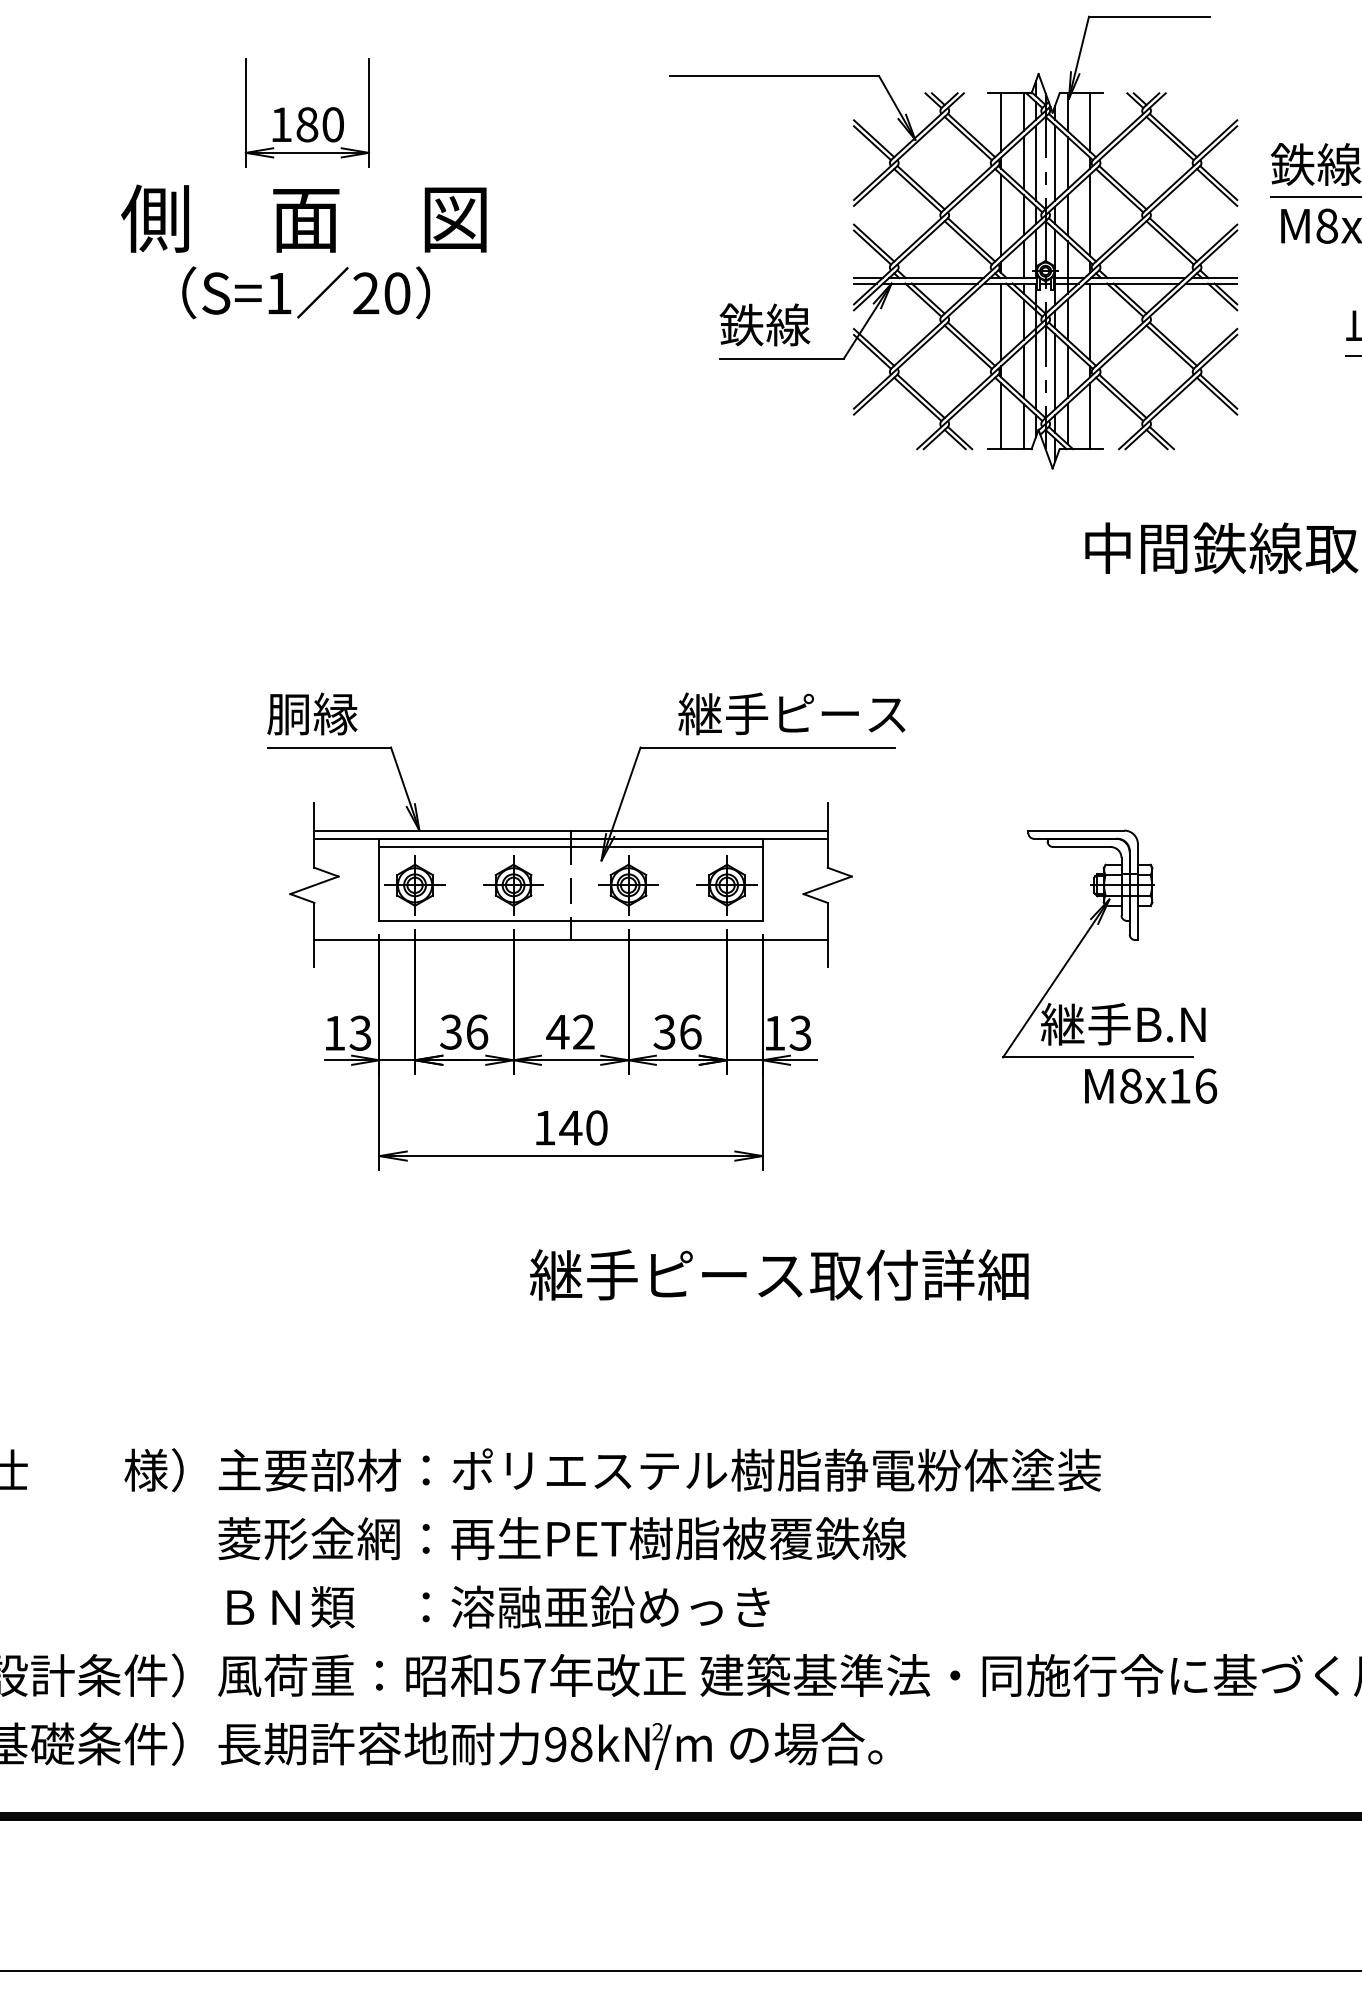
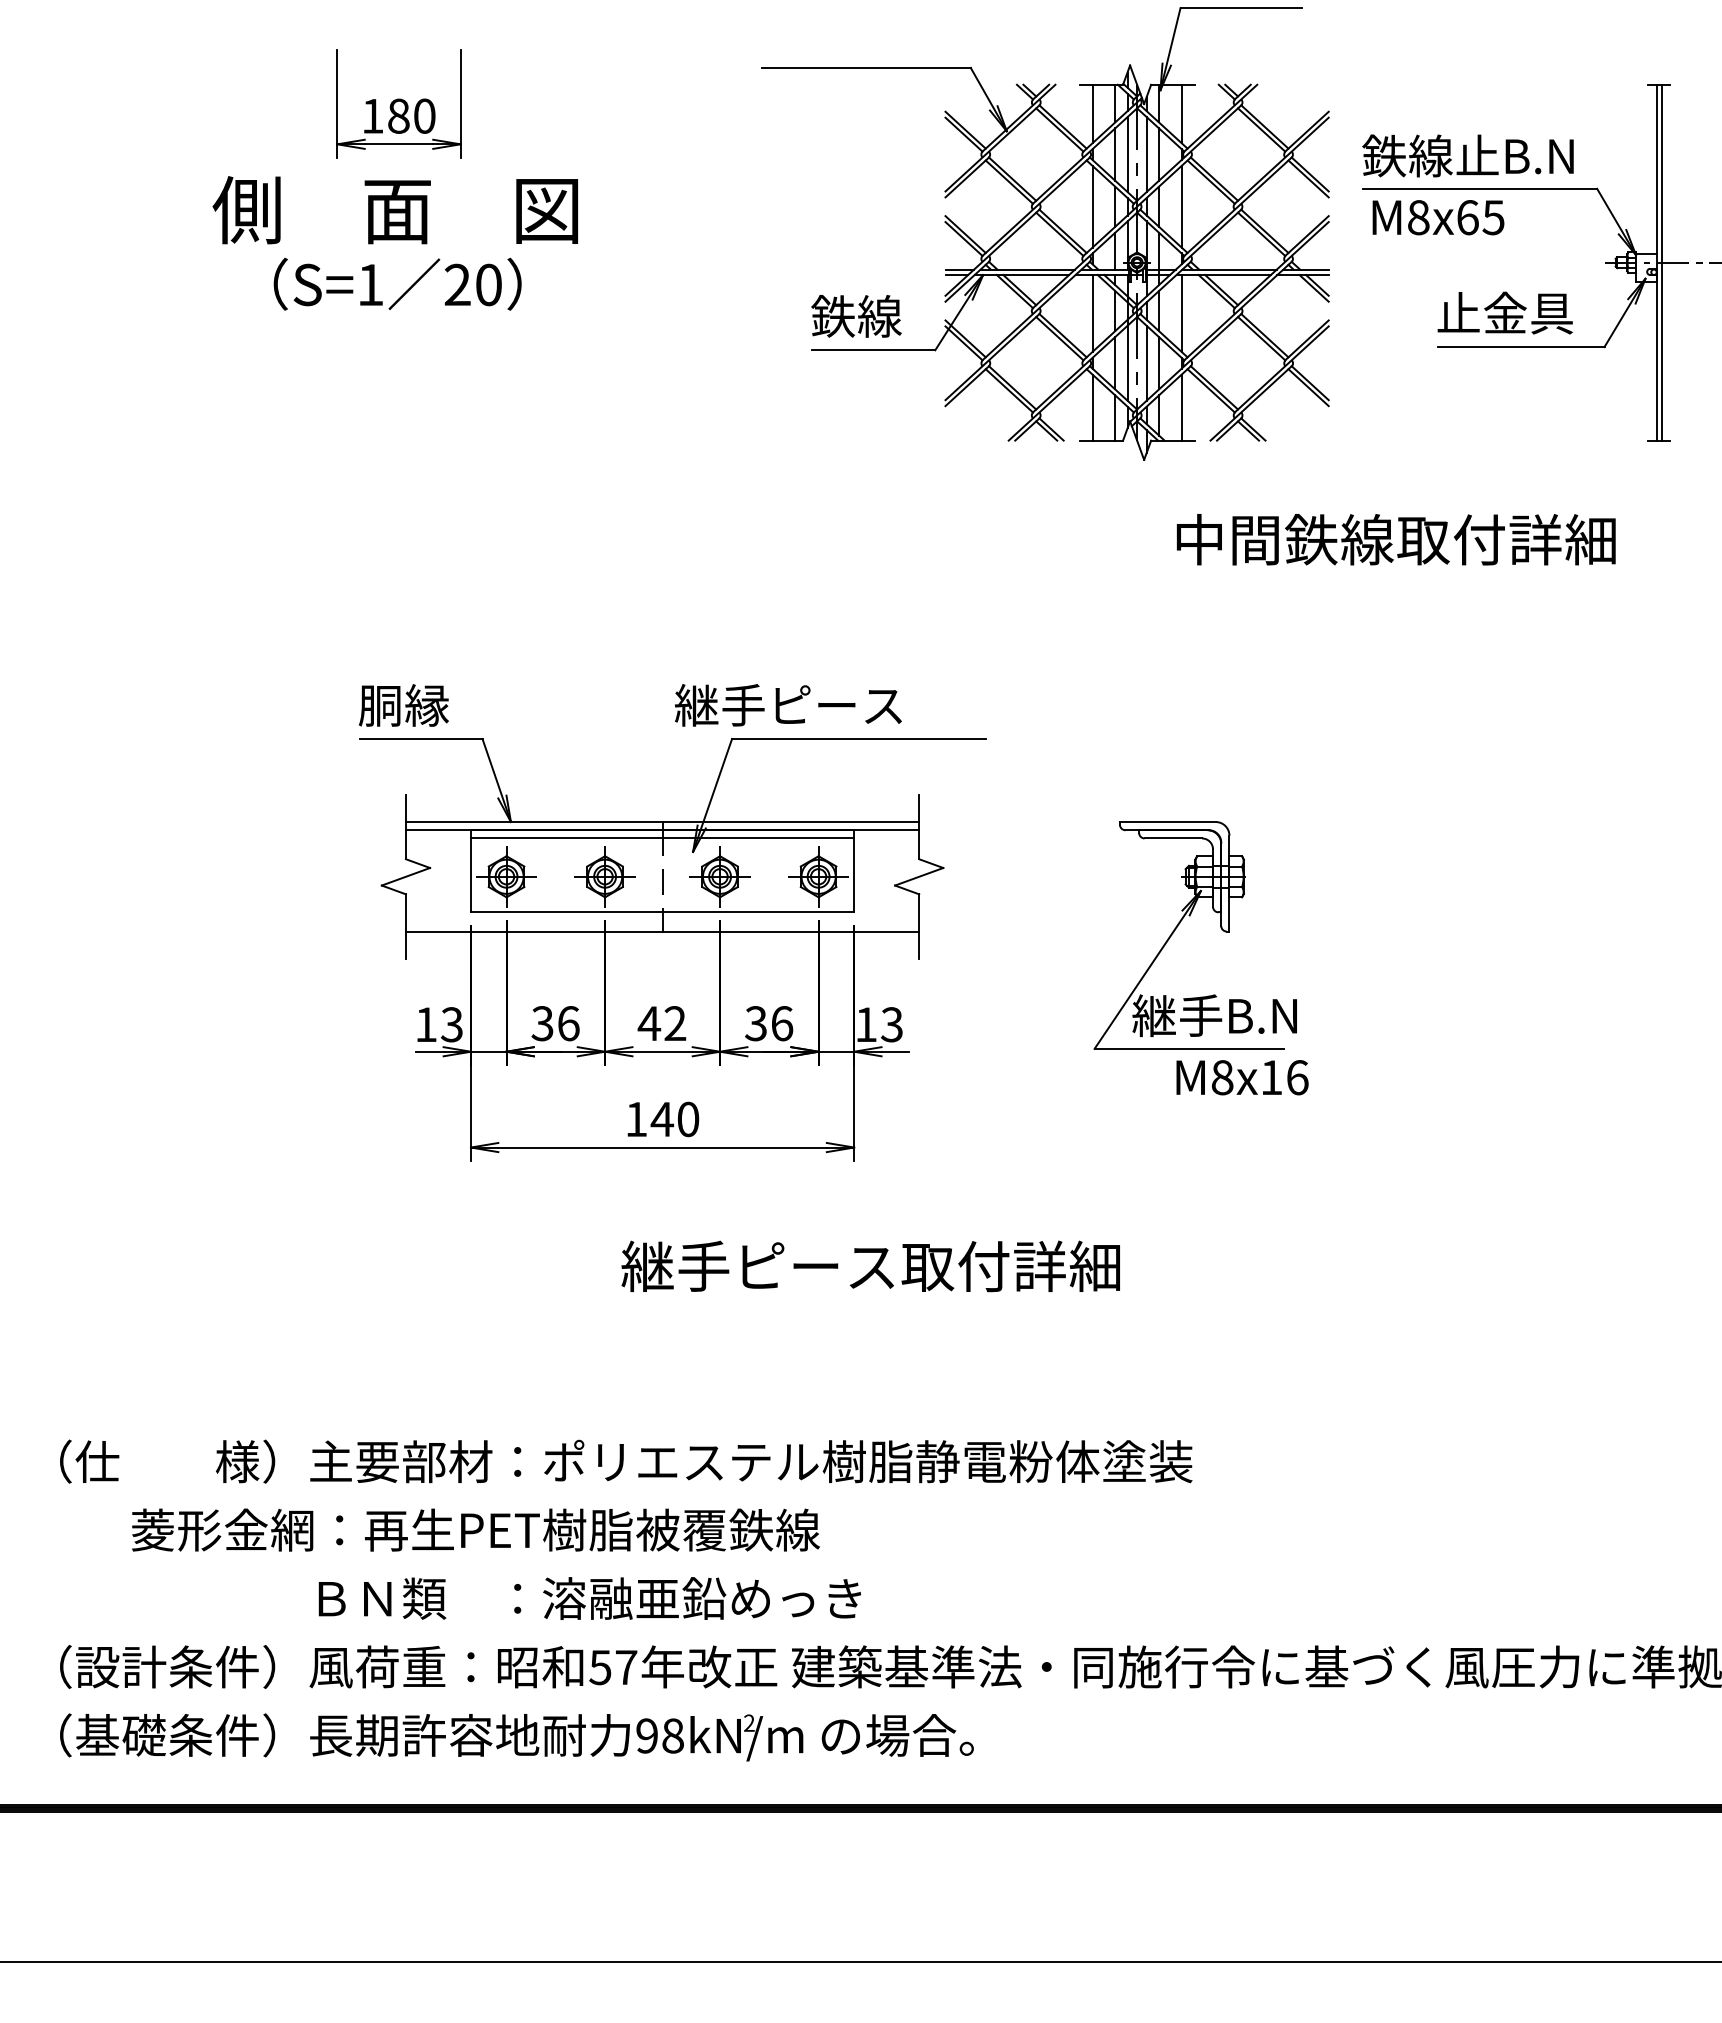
text: (791, 714) -> (788, 705), moved
text: (561, 1538) -> (475, 1529), moved

